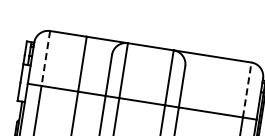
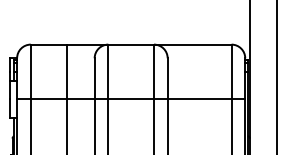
line: (45, 58) -> (30, 72), dashed -> solid
line: (247, 89) -> (231, 71), dashed -> solid

